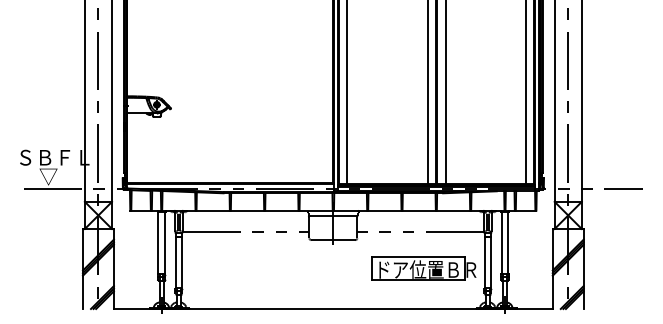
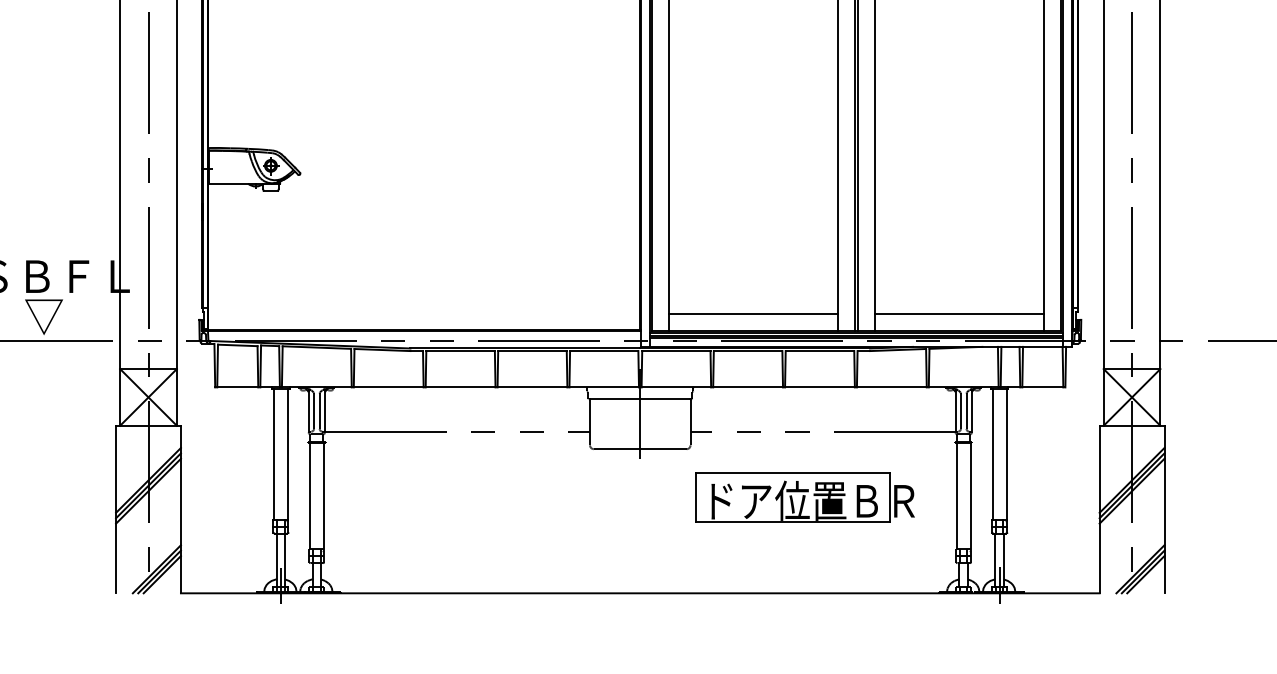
line: (387, 175) -> (753, 313), added
line: (485, 175) -> (958, 313), added
part: (423, 268) -> (803, 498), moved

